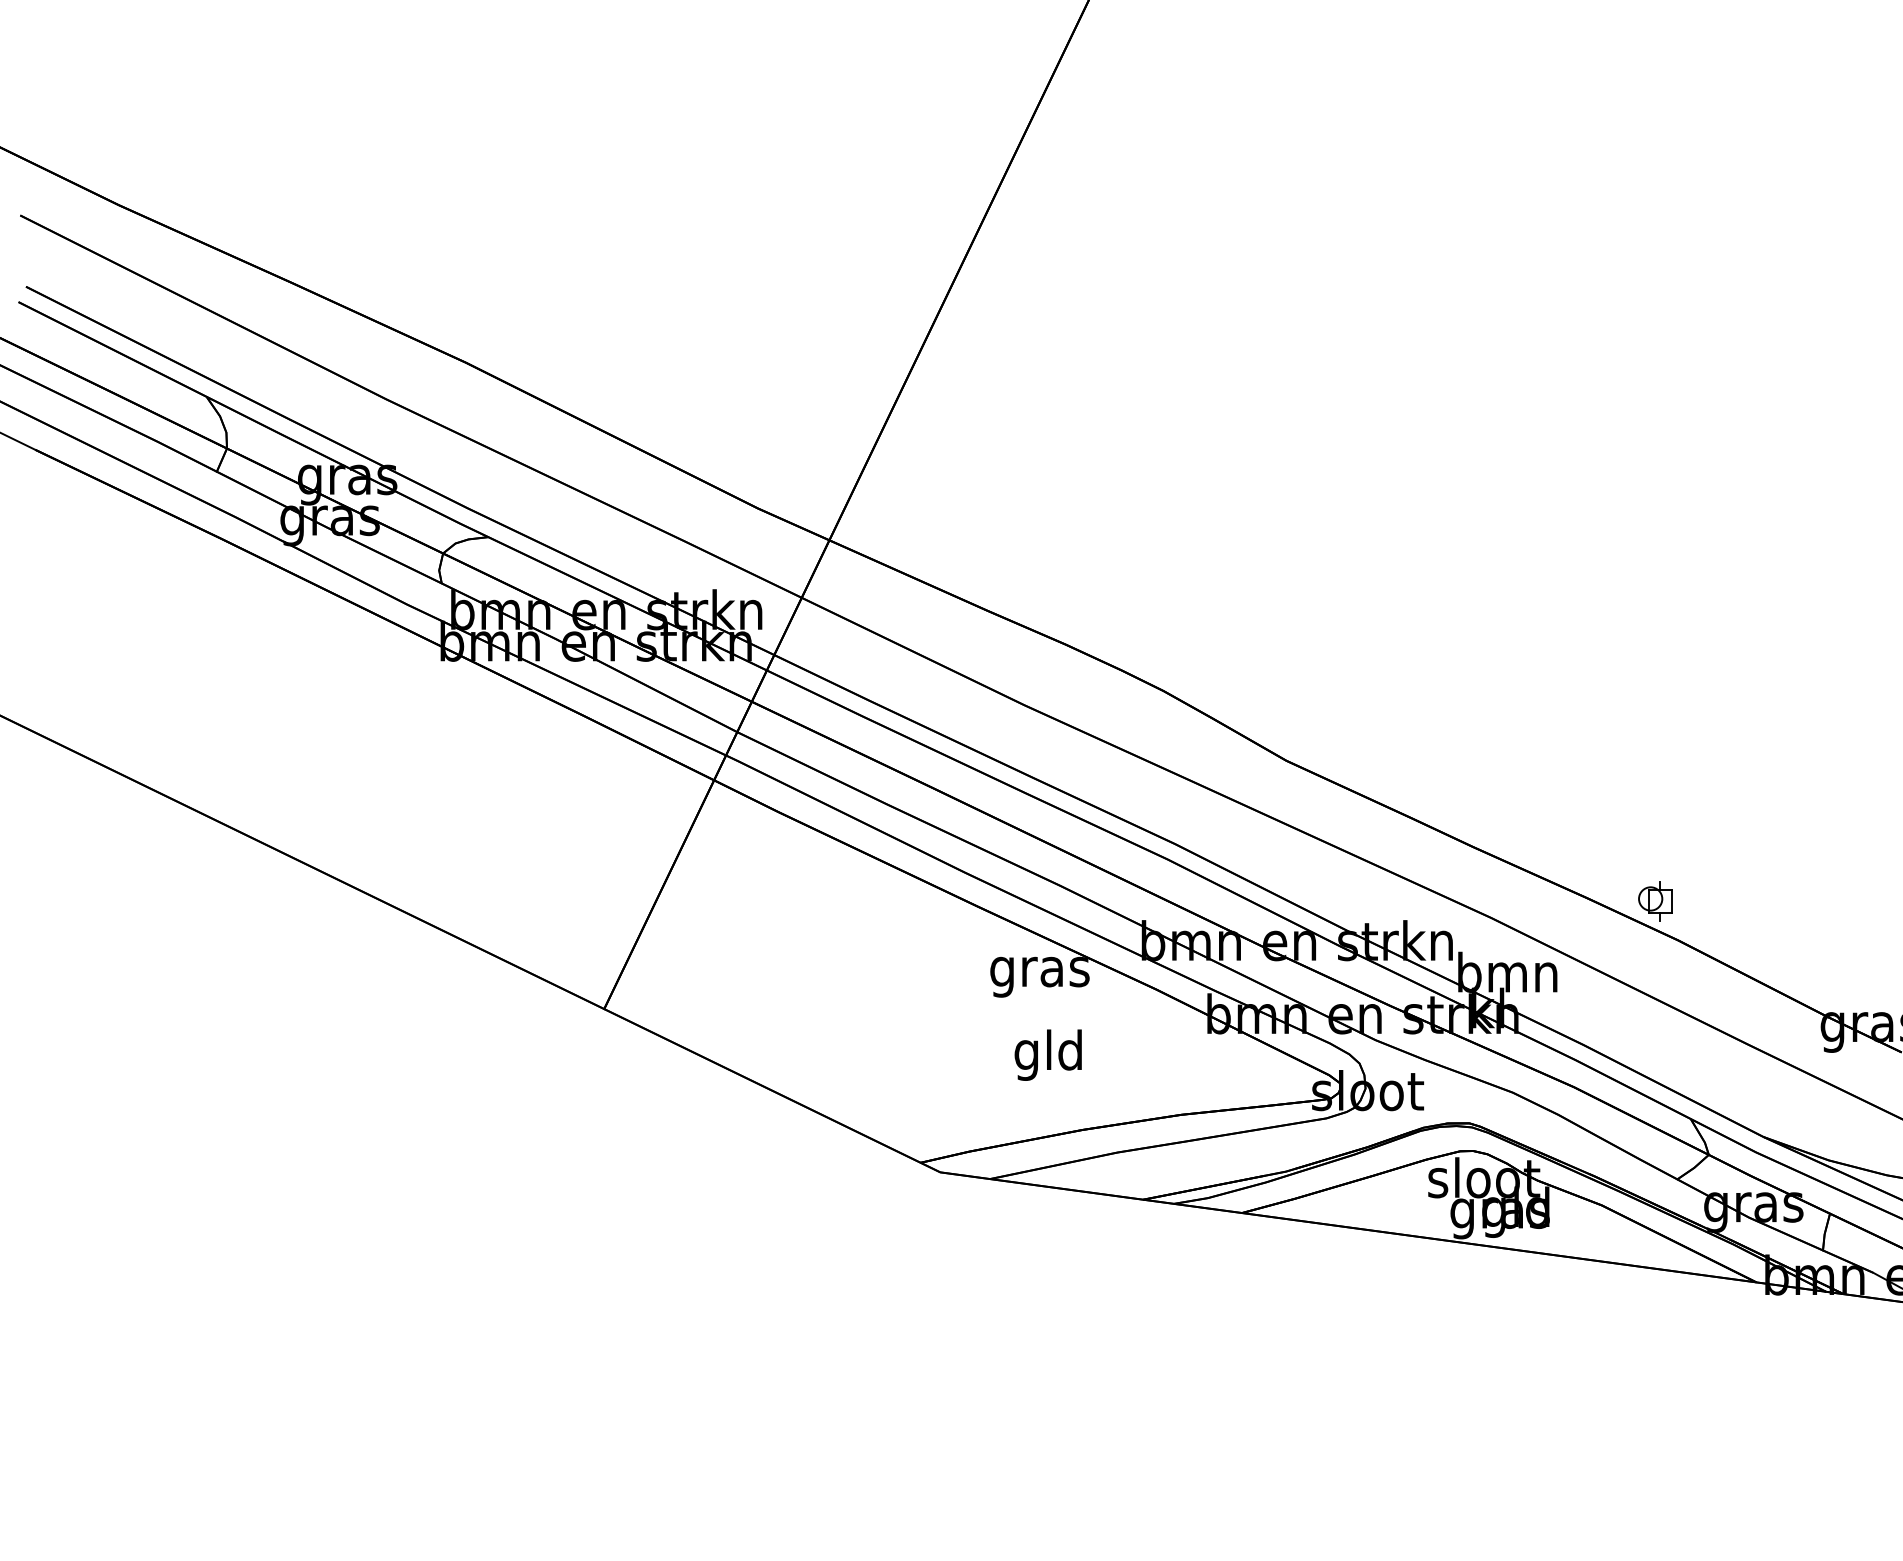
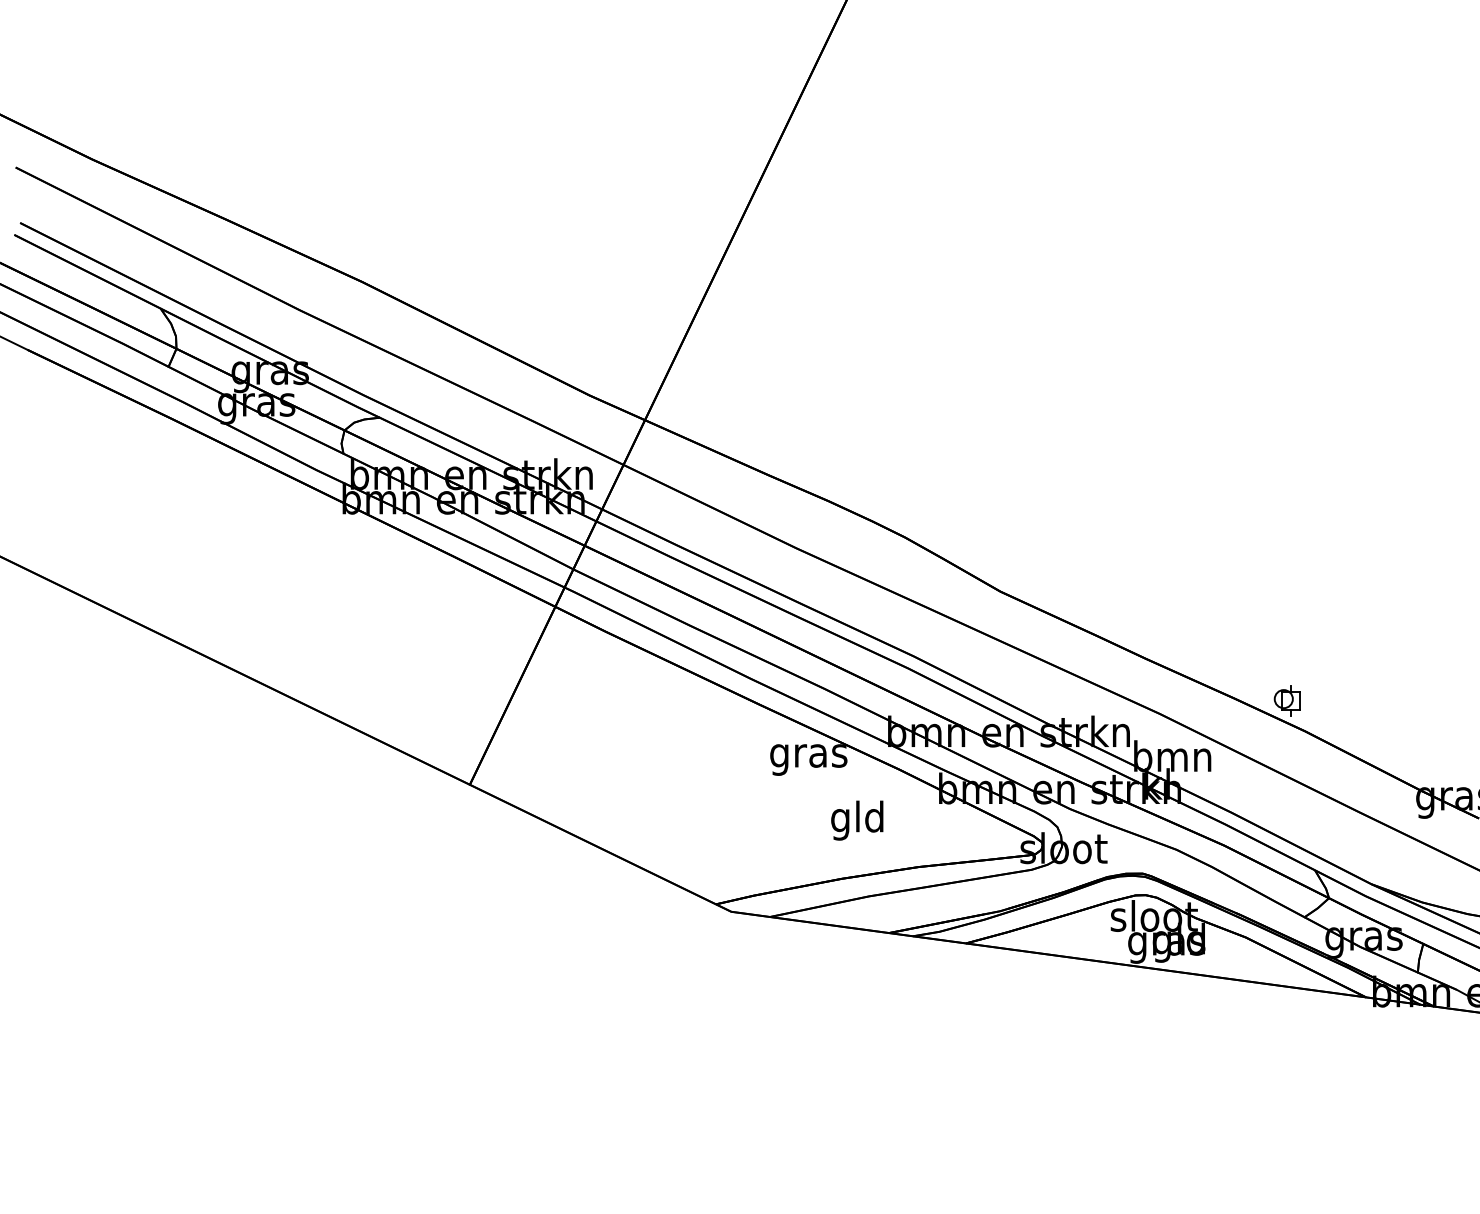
text: (1047, 1054) -> (856, 820), moved

